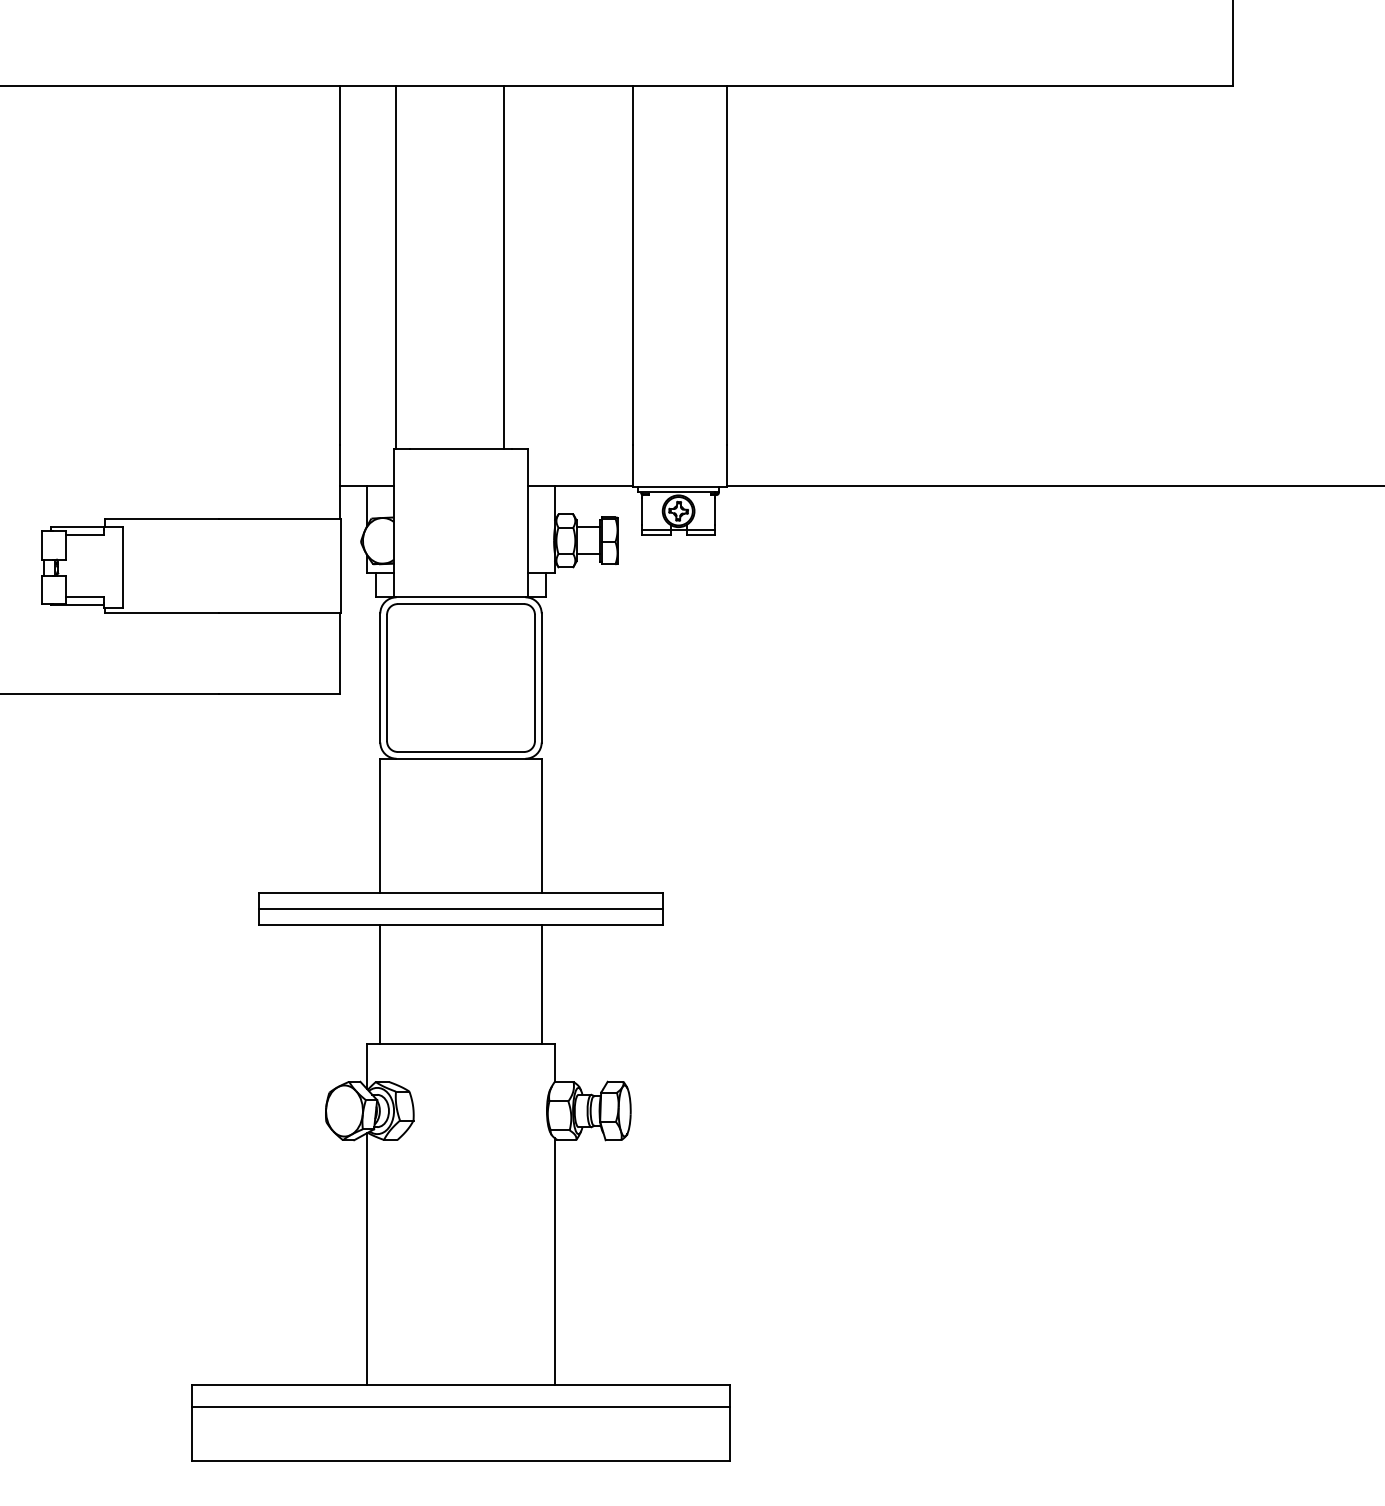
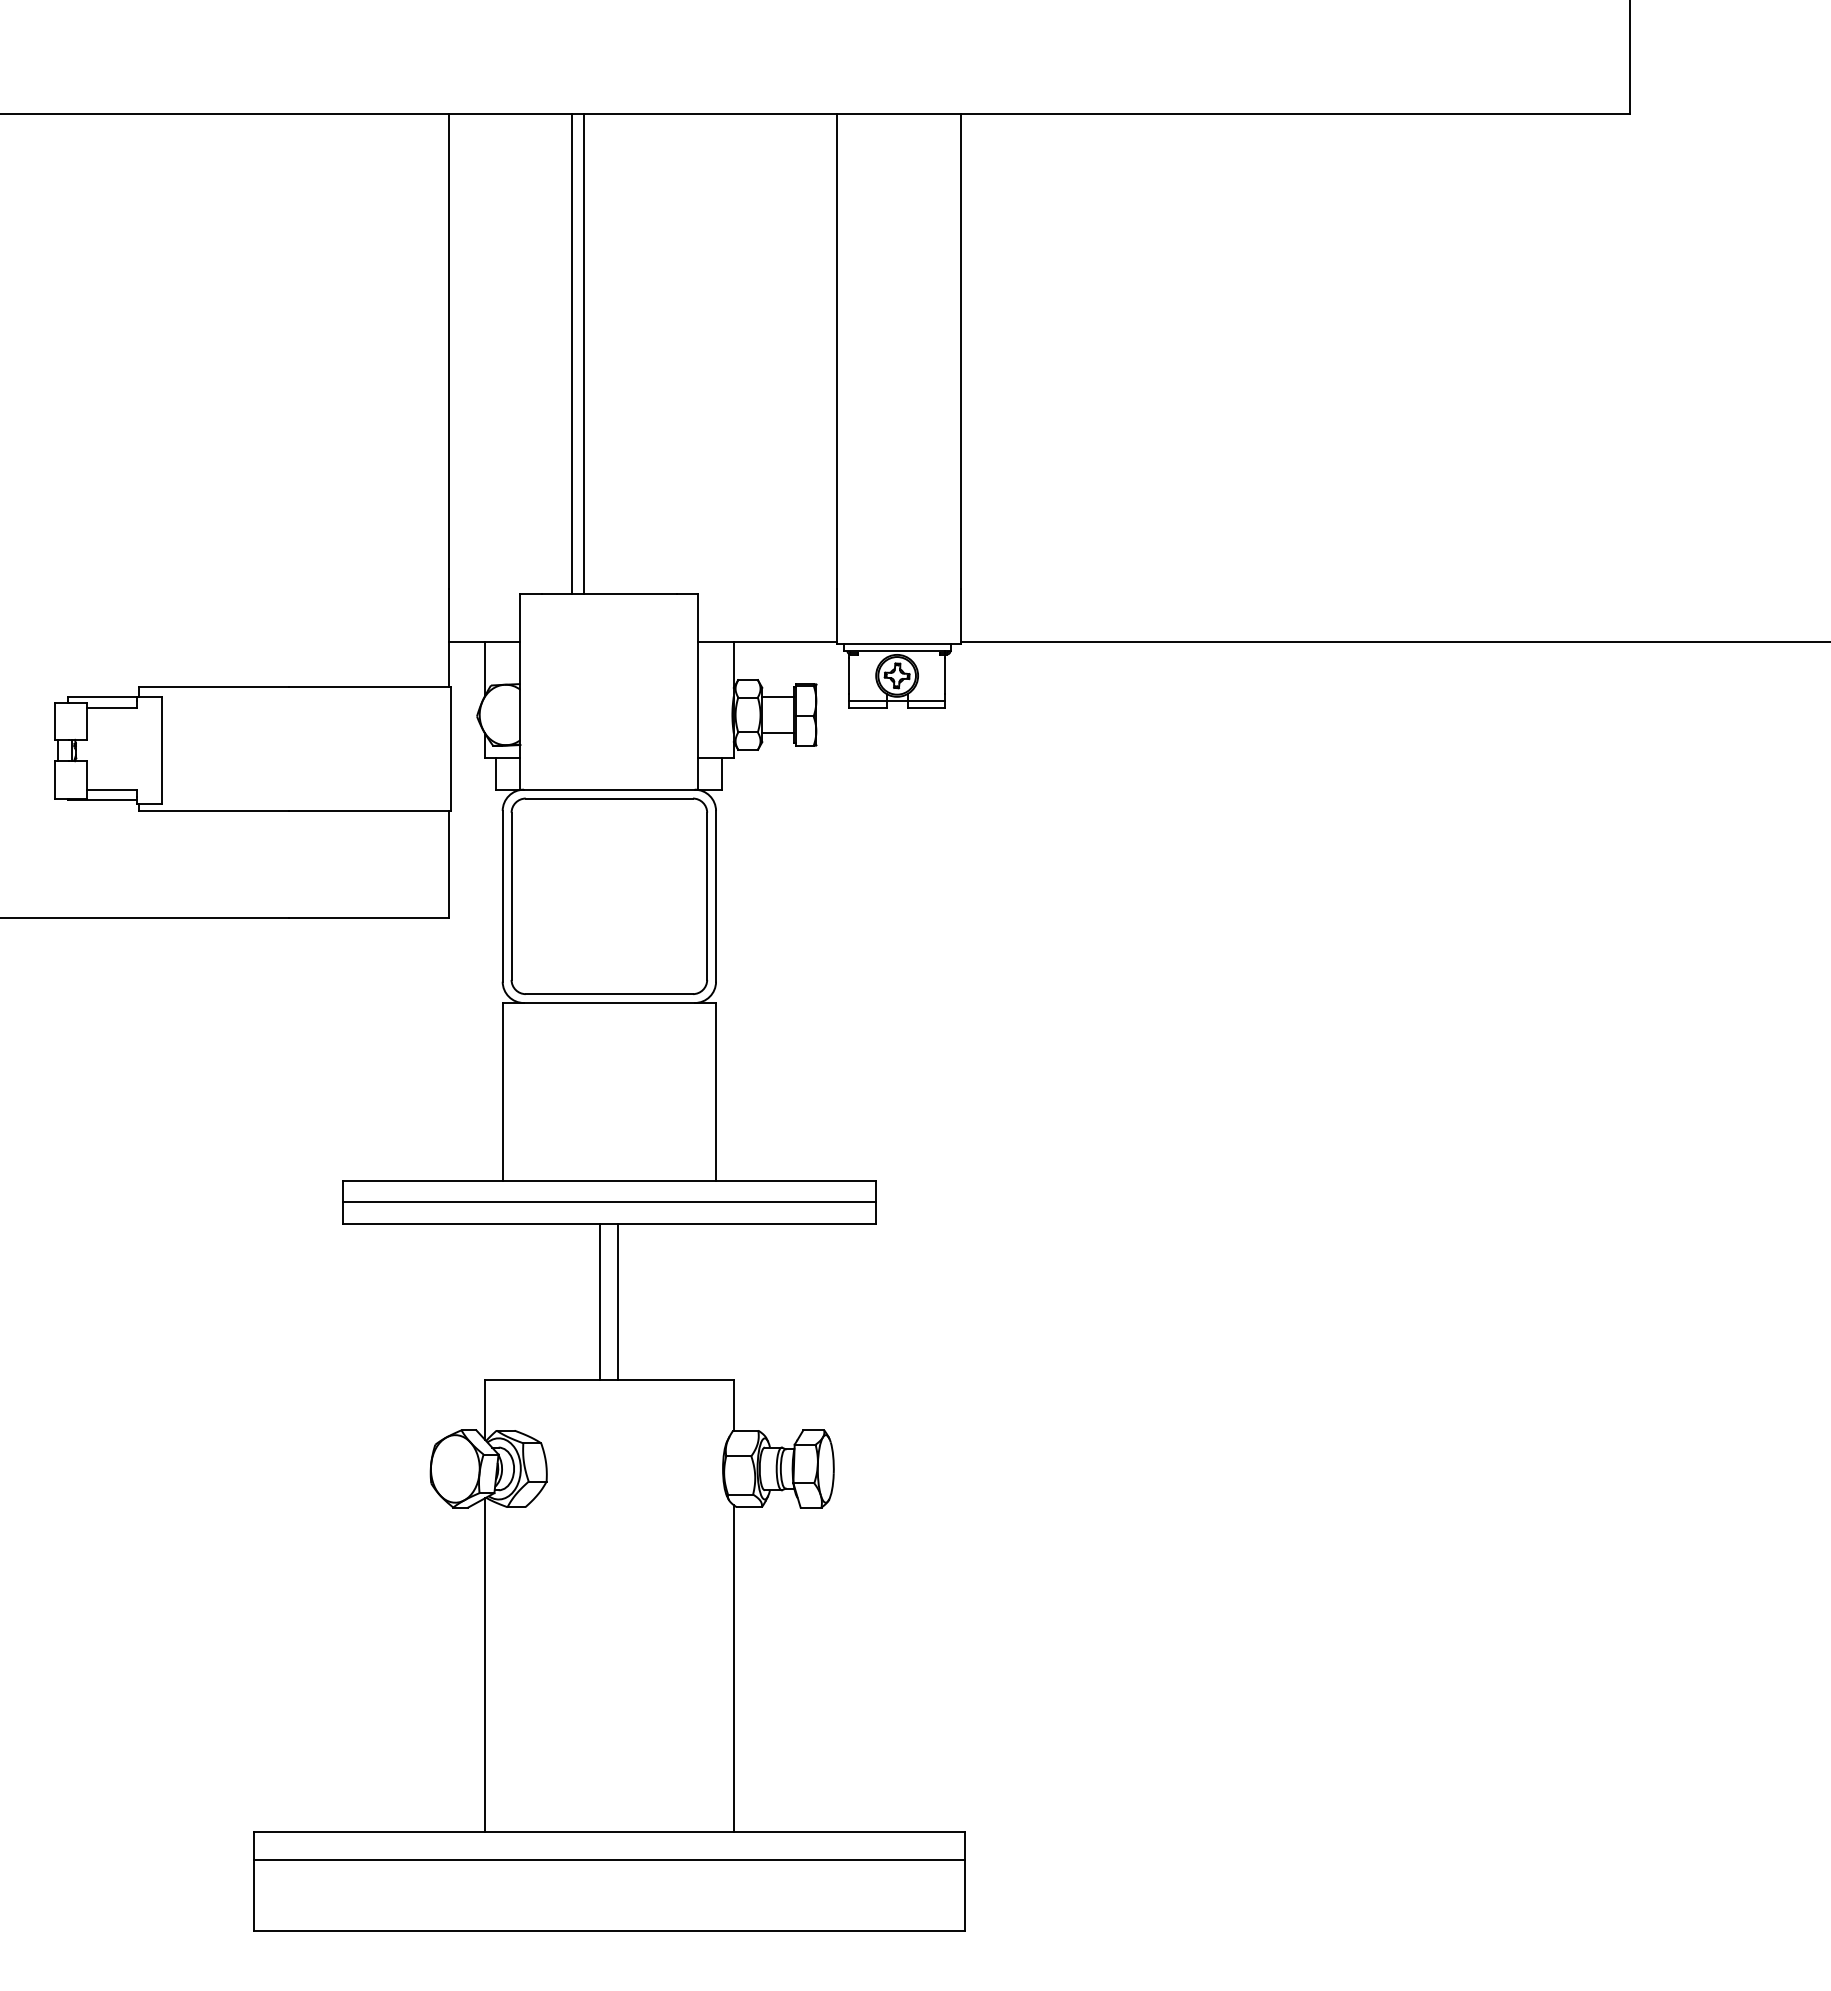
line: (396, 267) -> (584, 353), moved
line: (504, 267) -> (572, 353), moved
line: (380, 984) -> (600, 1301), moved
line: (542, 984) -> (617, 1301), moved

